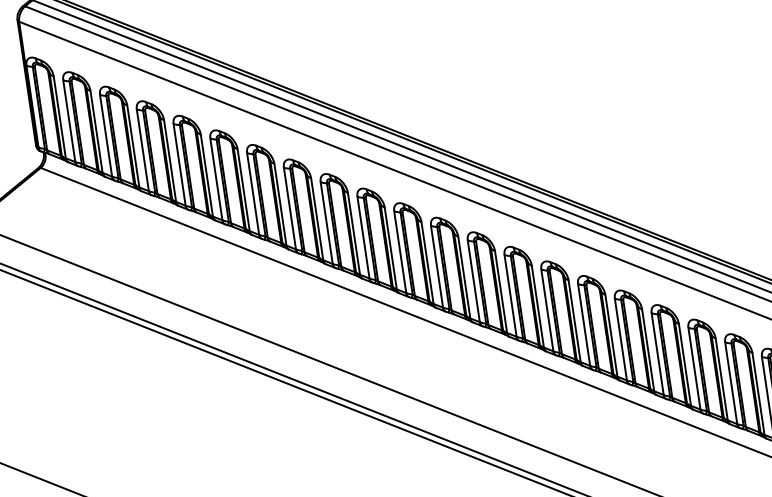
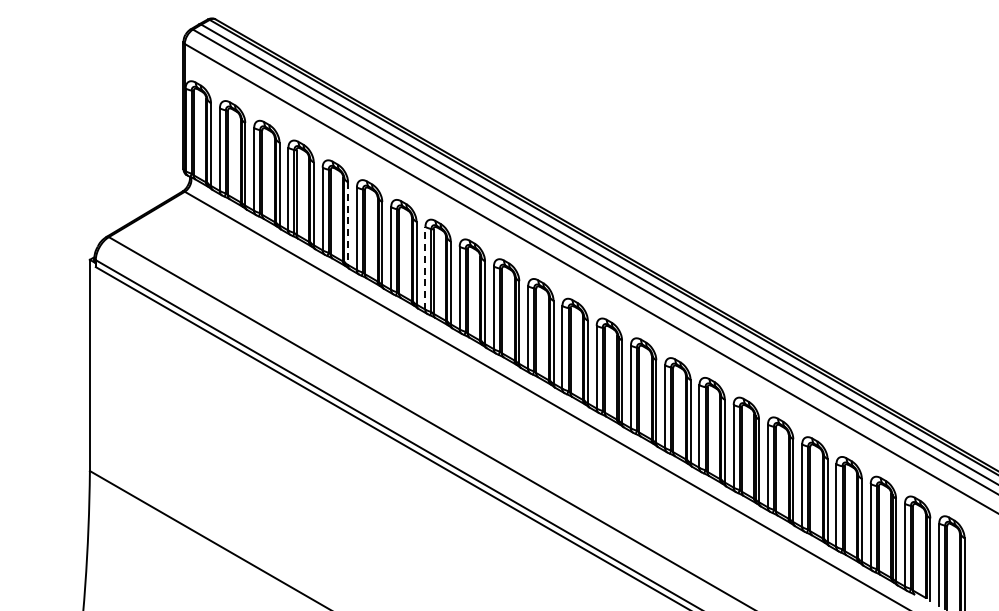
line: (207, 176) -> (348, 224), solid -> dashed
line: (289, 207) -> (425, 267), solid -> dashed

